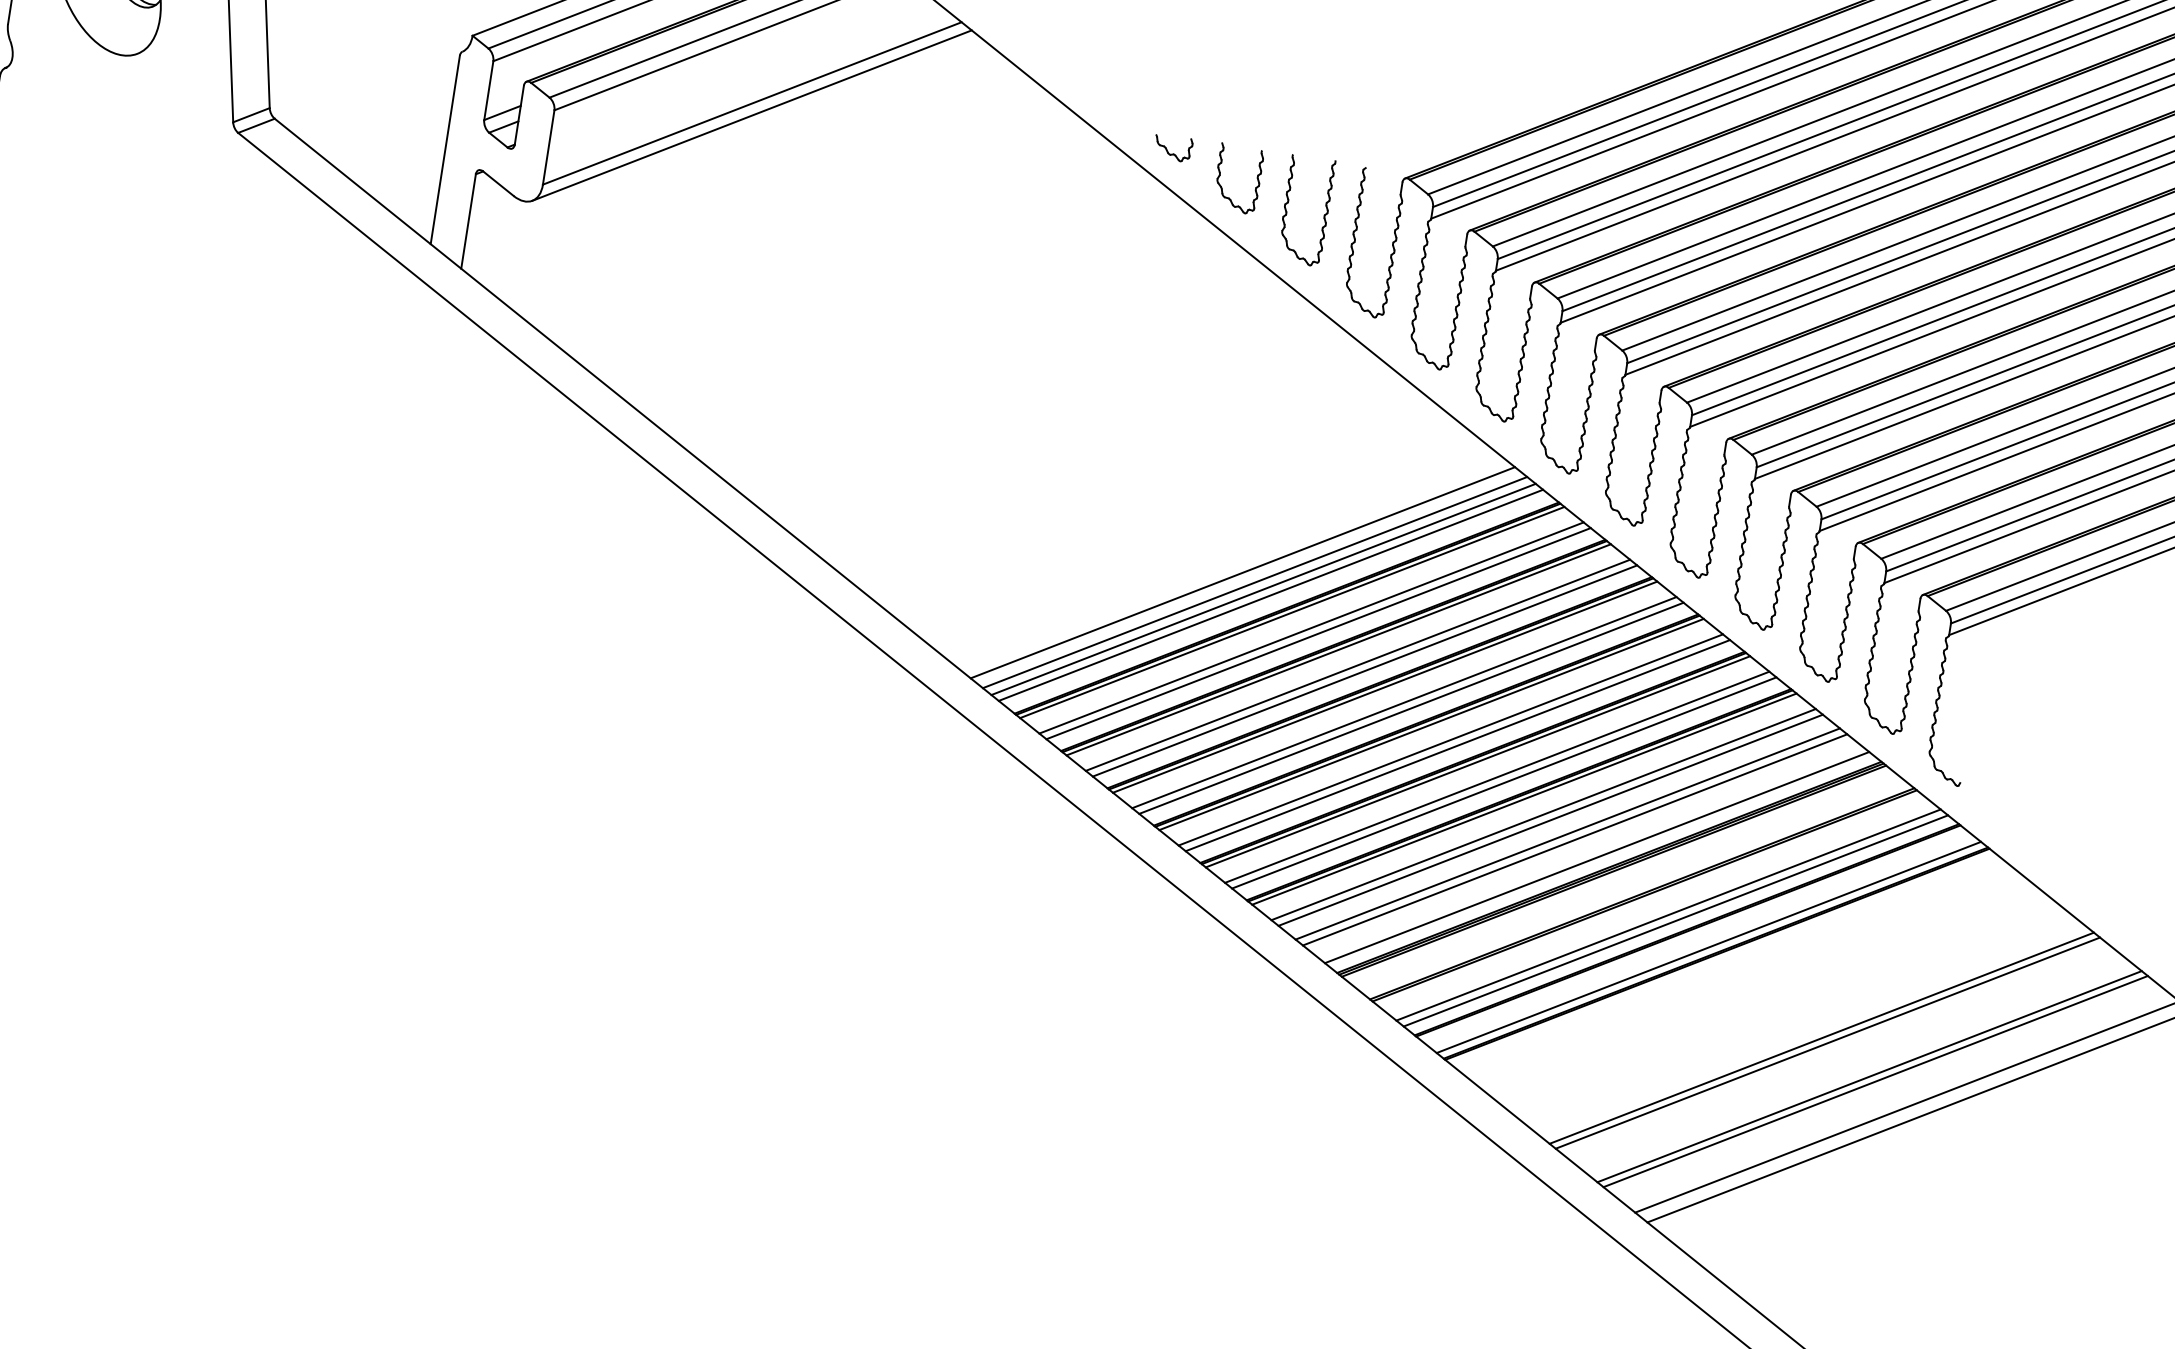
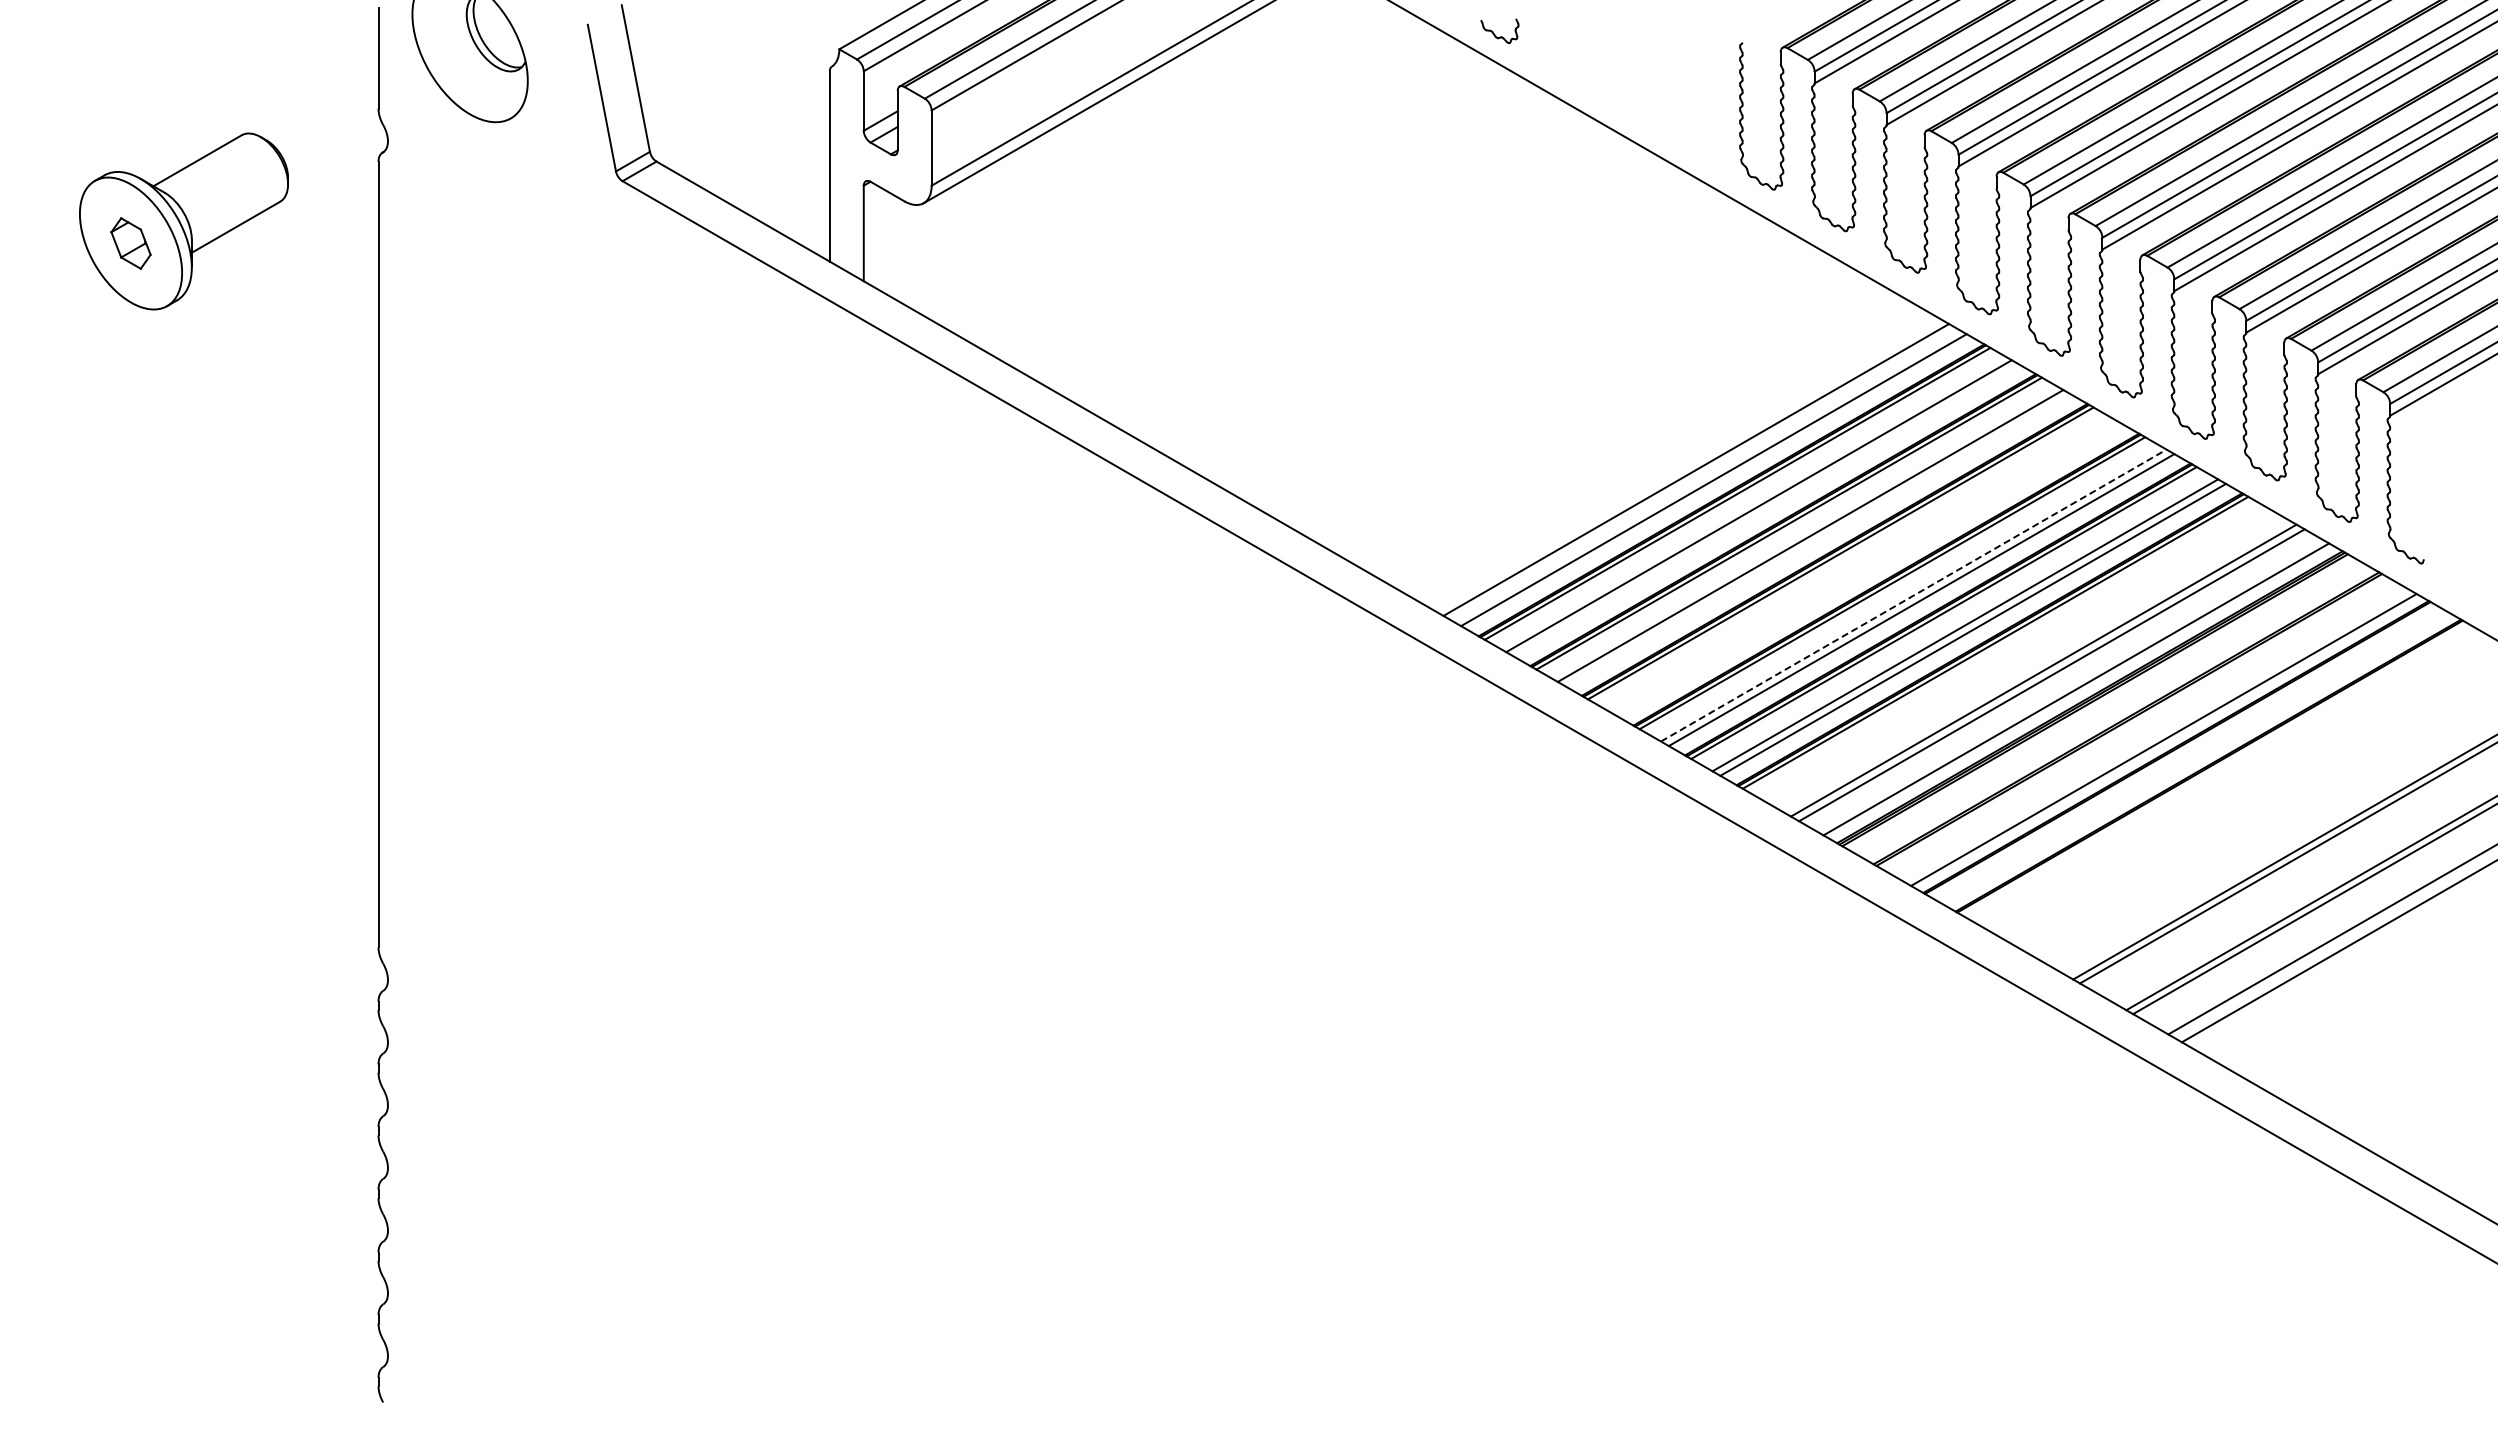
part: (1172, 147) -> (1499, 30), moved
part: (1221, 175) -> (1600, 72), removed
part: (1287, 211) -> (1671, 98), removed
line: (1242, 573) -> (1682, 462), removed
line: (1263, 589) -> (1705, 475), removed
line: (1318, 633) -> (1766, 510), removed
line: (1365, 670) -> (1818, 540), removed
line: (1404, 702) -> (1862, 565), removed
line: (1410, 708) -> (1869, 570), removed
line: (1450, 739) -> (1913, 595), solid -> dashed
line: (1543, 814) -> (2016, 655), removed
line: (1550, 820) -> (2024, 659), removed
line: (1668, 915) -> (2155, 735), removed
line: (1708, 947) -> (2200, 761), removed

